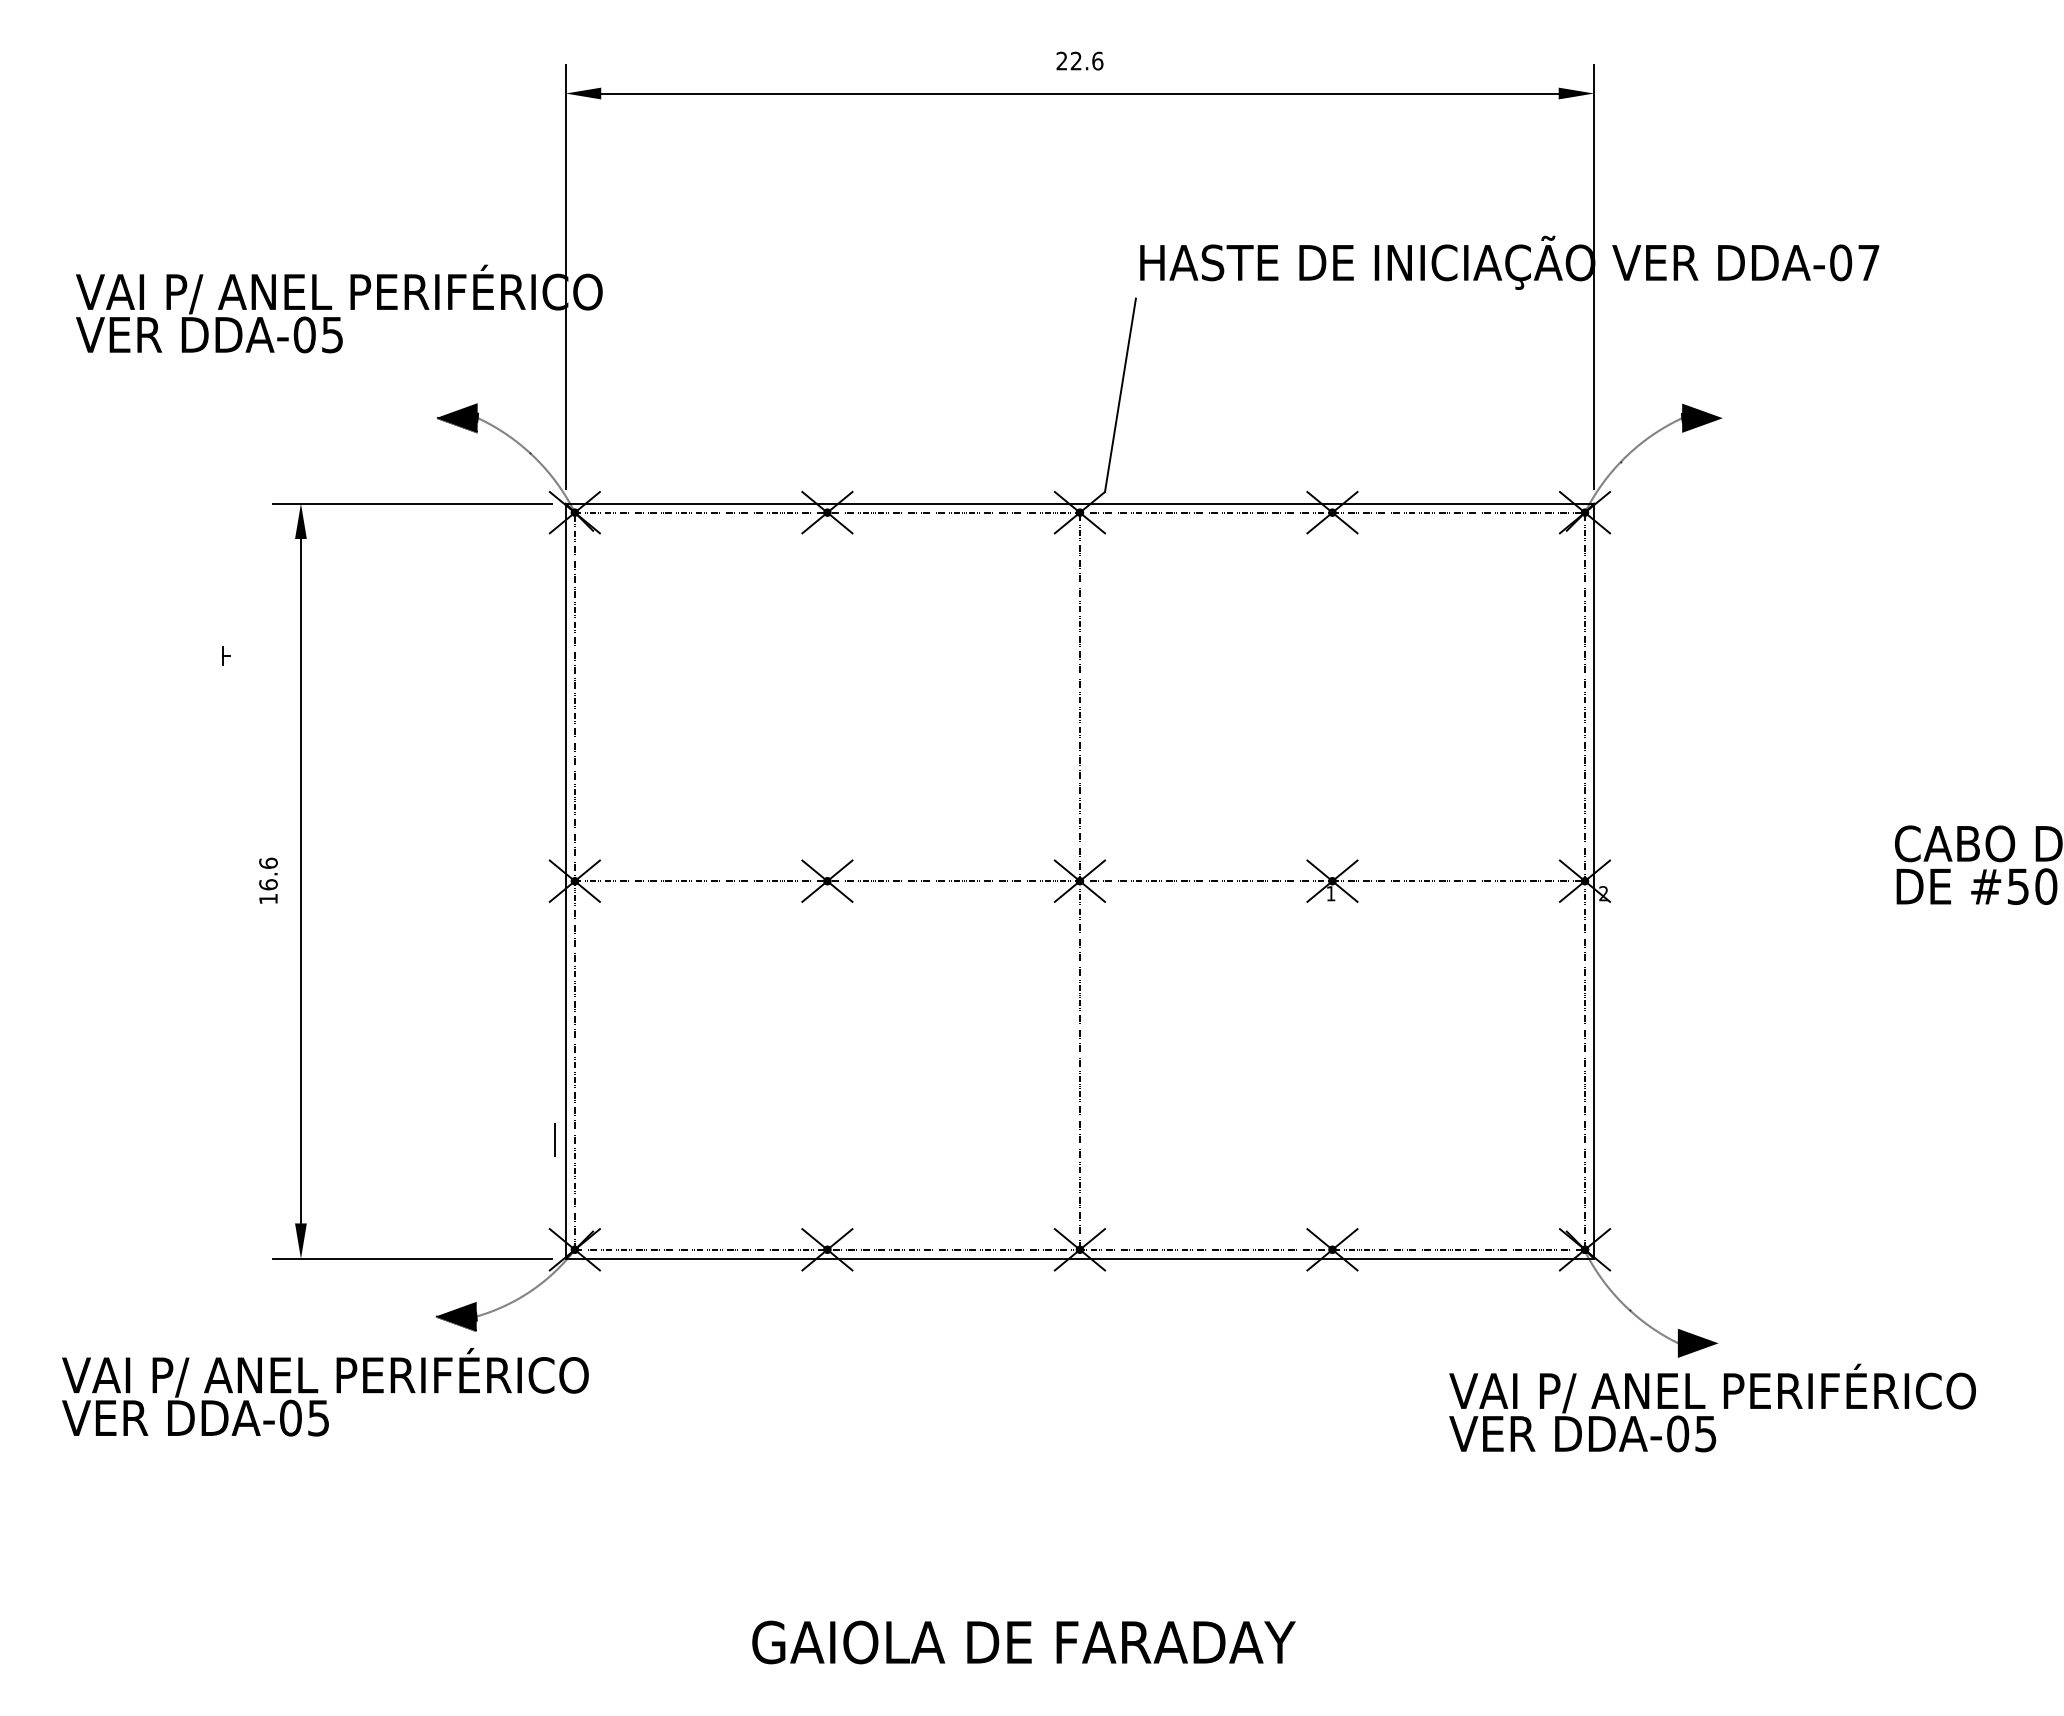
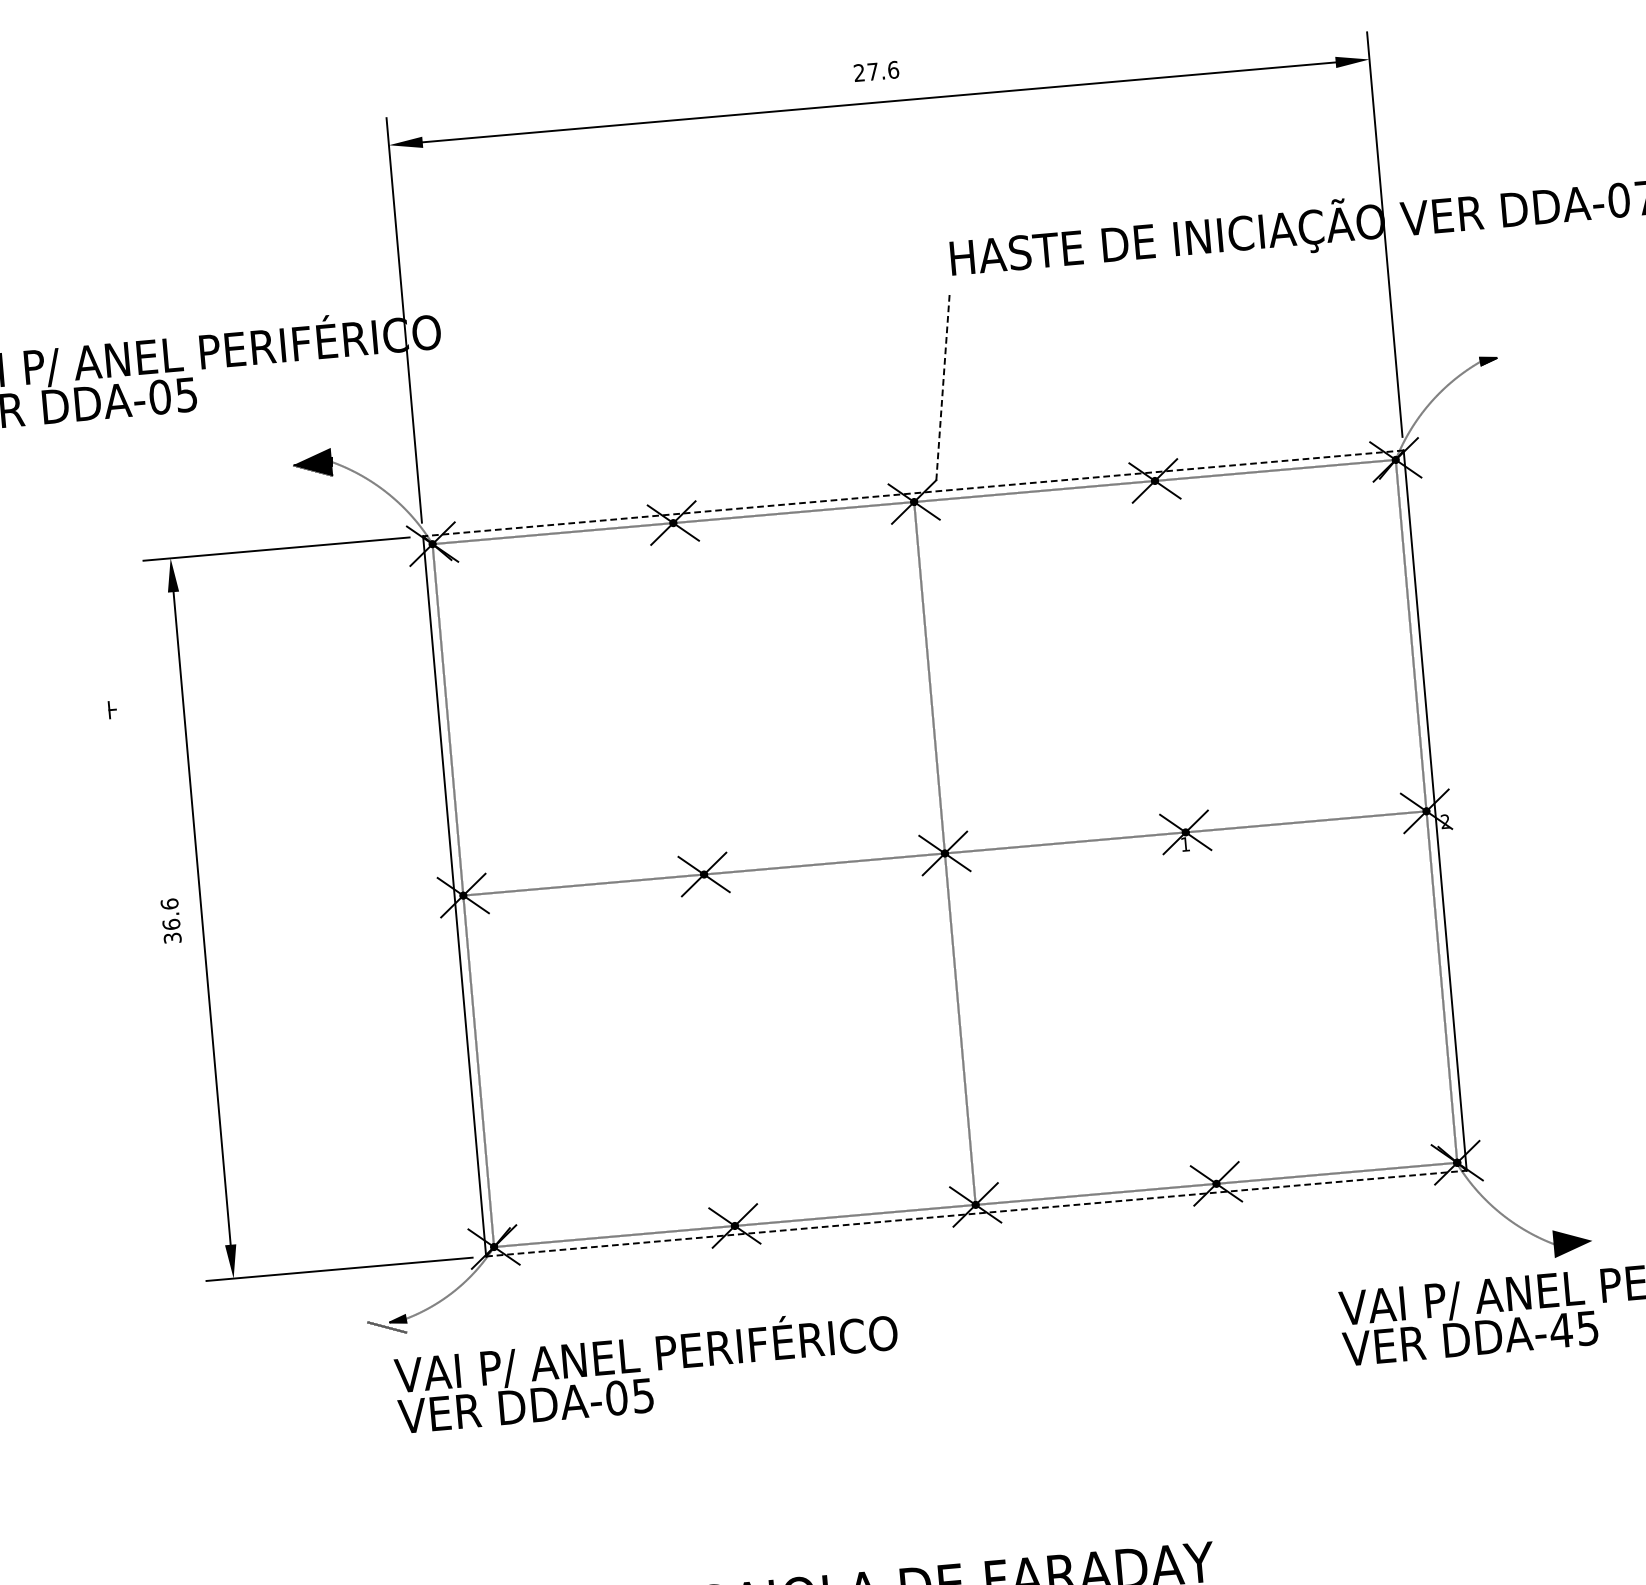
text: (1075, 60) -> (872, 71), 22.6 -> 27.6
line: (1120, 395) -> (943, 386), solid -> dashed
fill: (1702, 417) -> (1499, 359), removed
line: (1079, 503) -> (912, 493), solid -> dashed
text: (268, 898) -> (172, 937), 16.6 -> 36.6
line: (554, 1139) -> (465, 1143), removed
line: (1080, 1258) -> (976, 1213), solid -> dashed
fill: (455, 1316) -> (385, 1320), removed
text: (325, 1392) -> (647, 1370), moved
text: (1677, 1433) -> (1560, 1330), DDA-05 -> DDA-45

